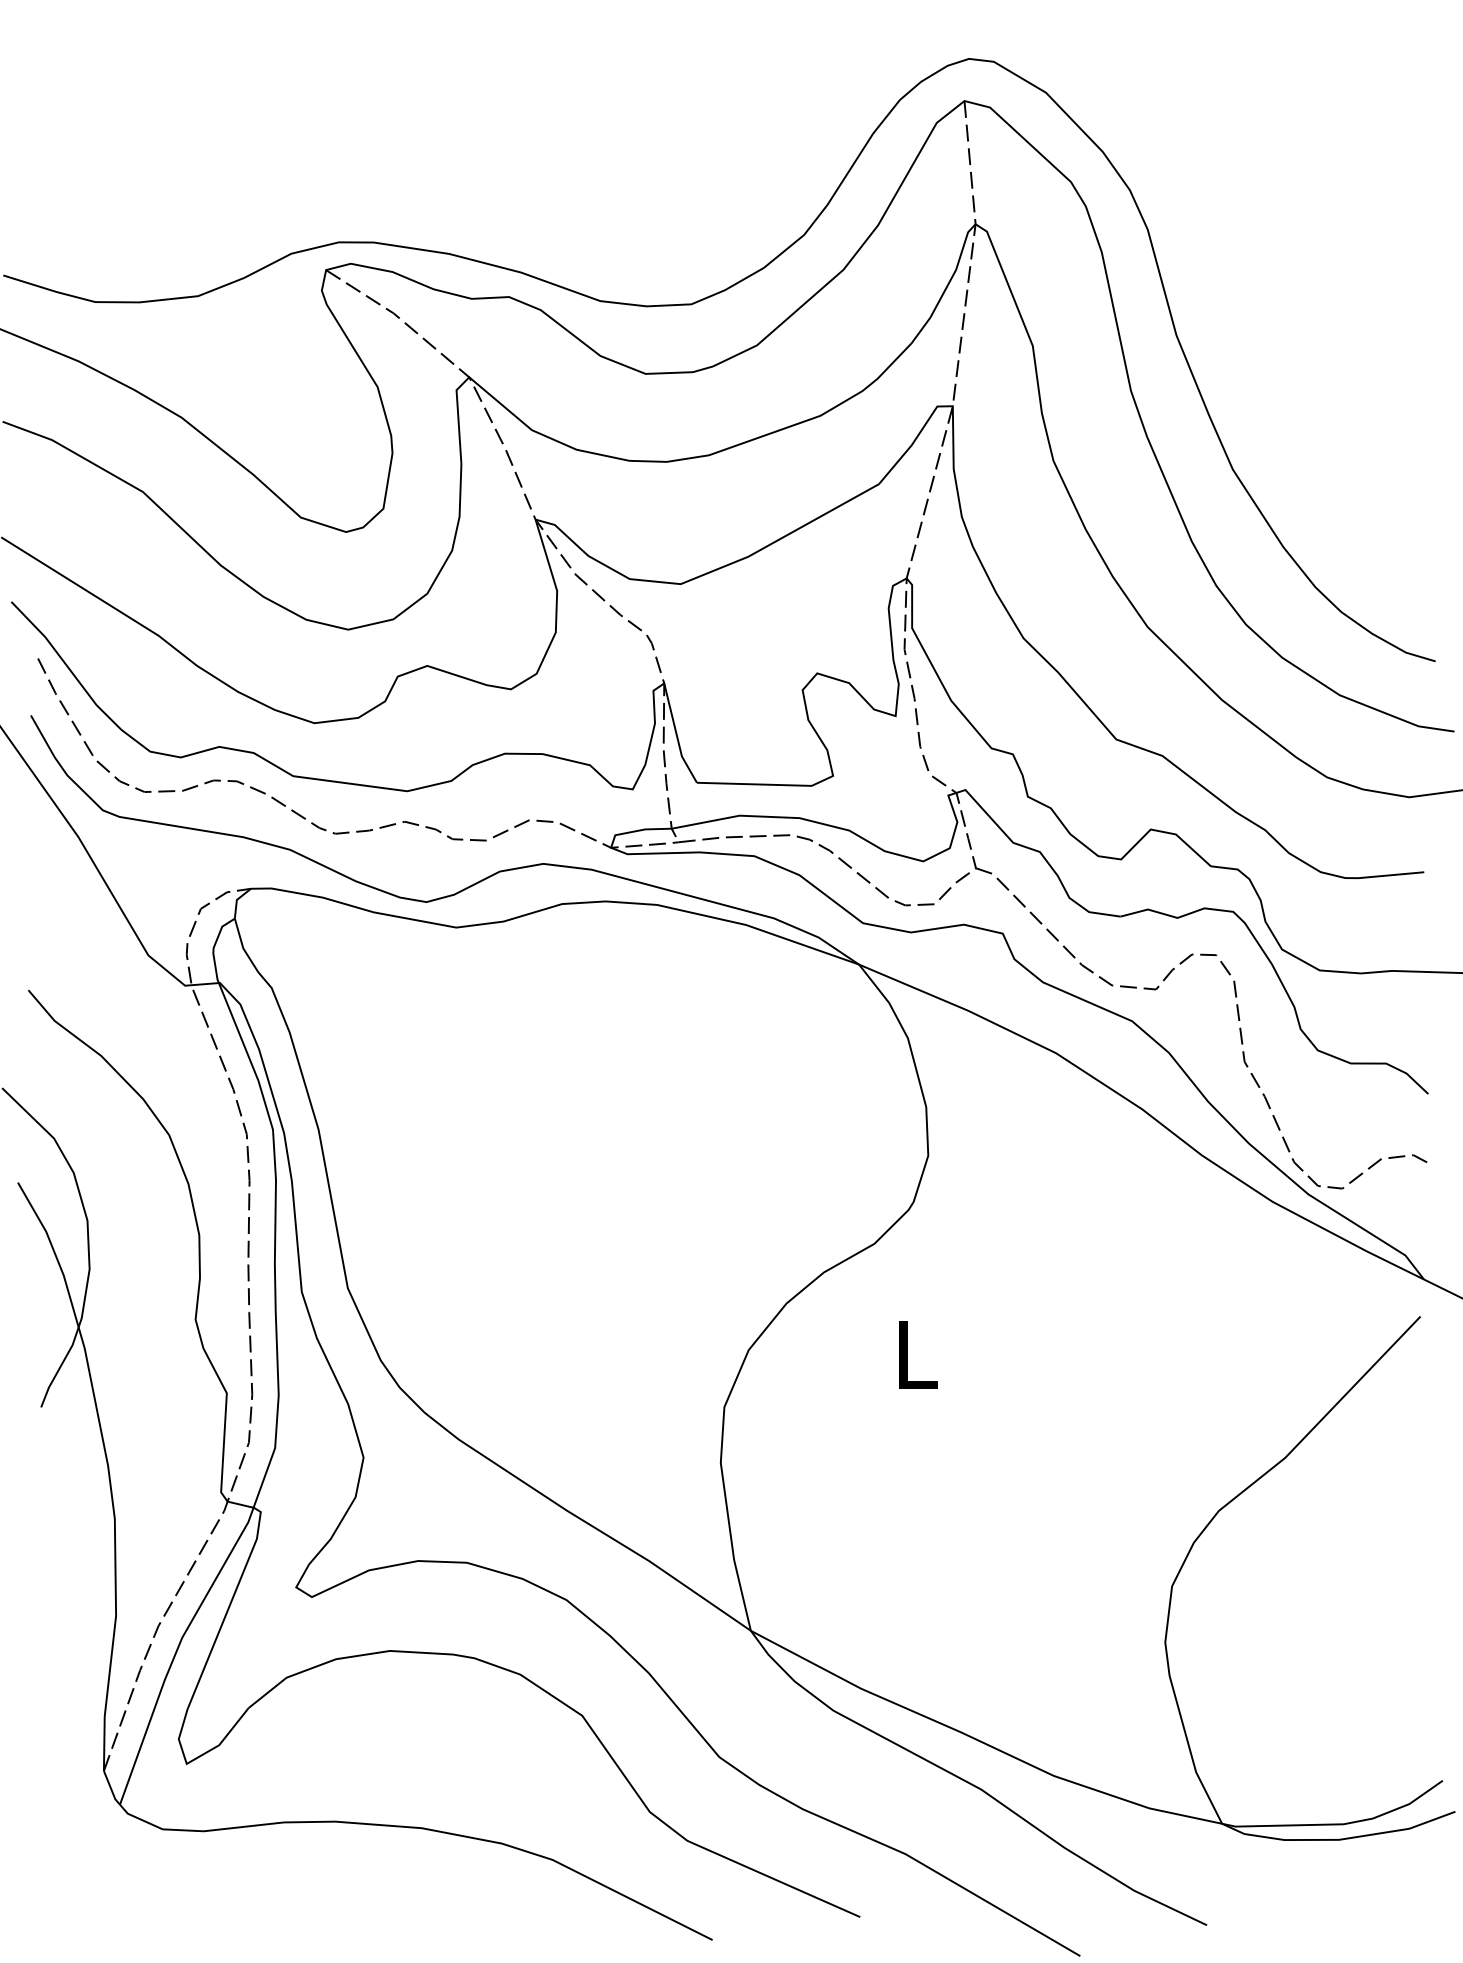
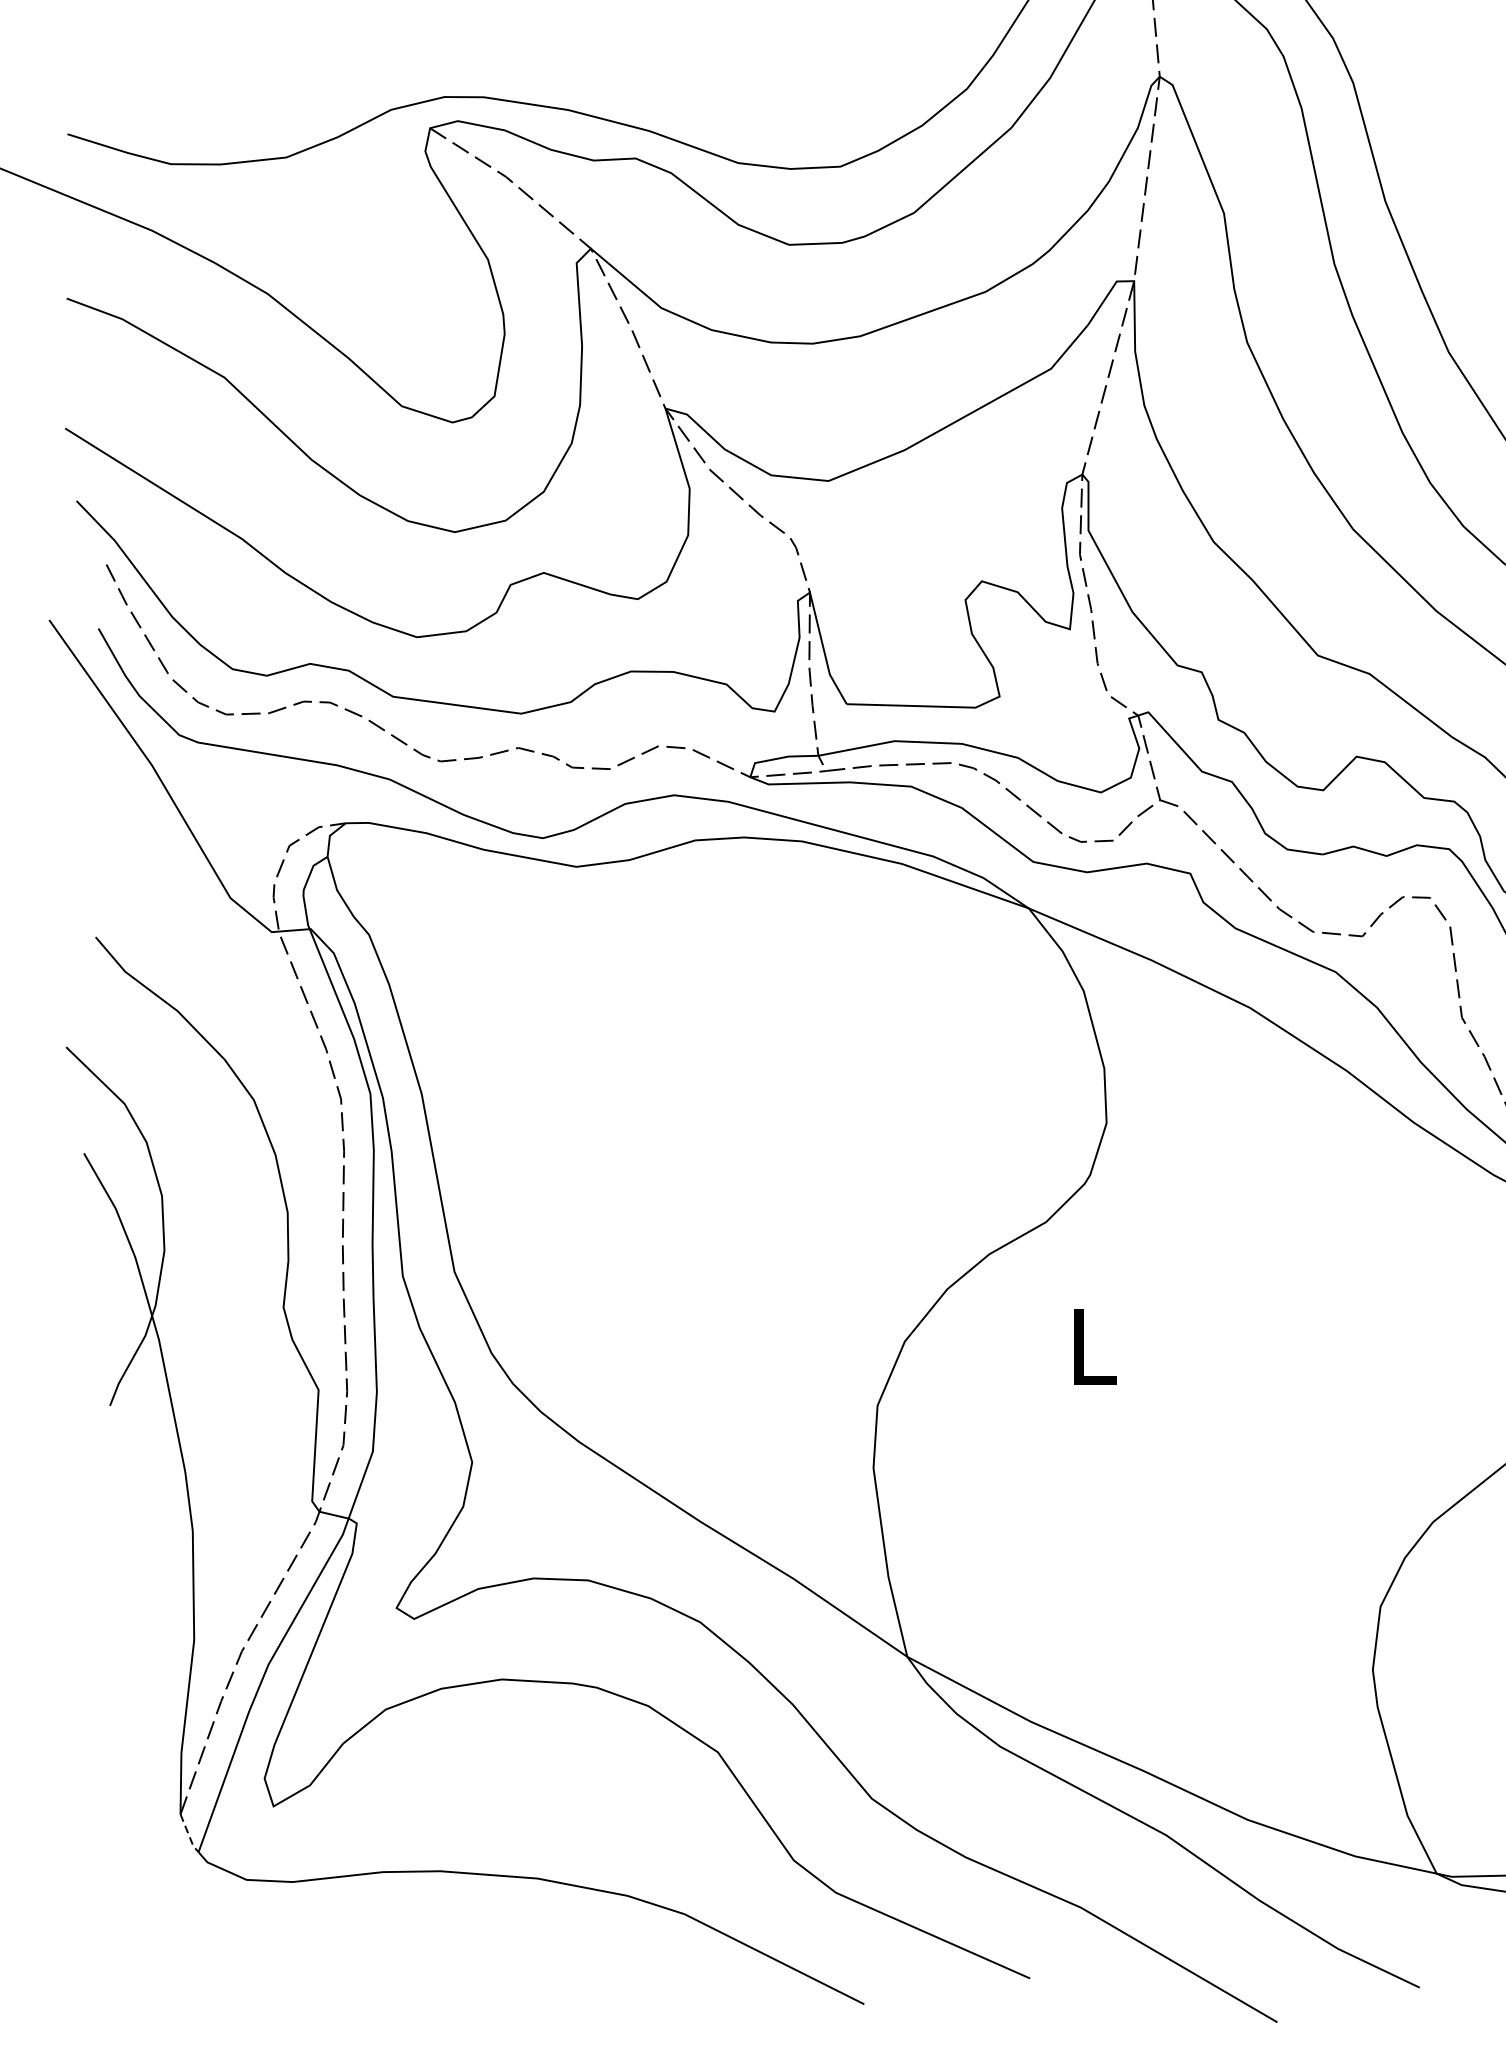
line: (111, 1789) -> (189, 1835), solid -> dashed

